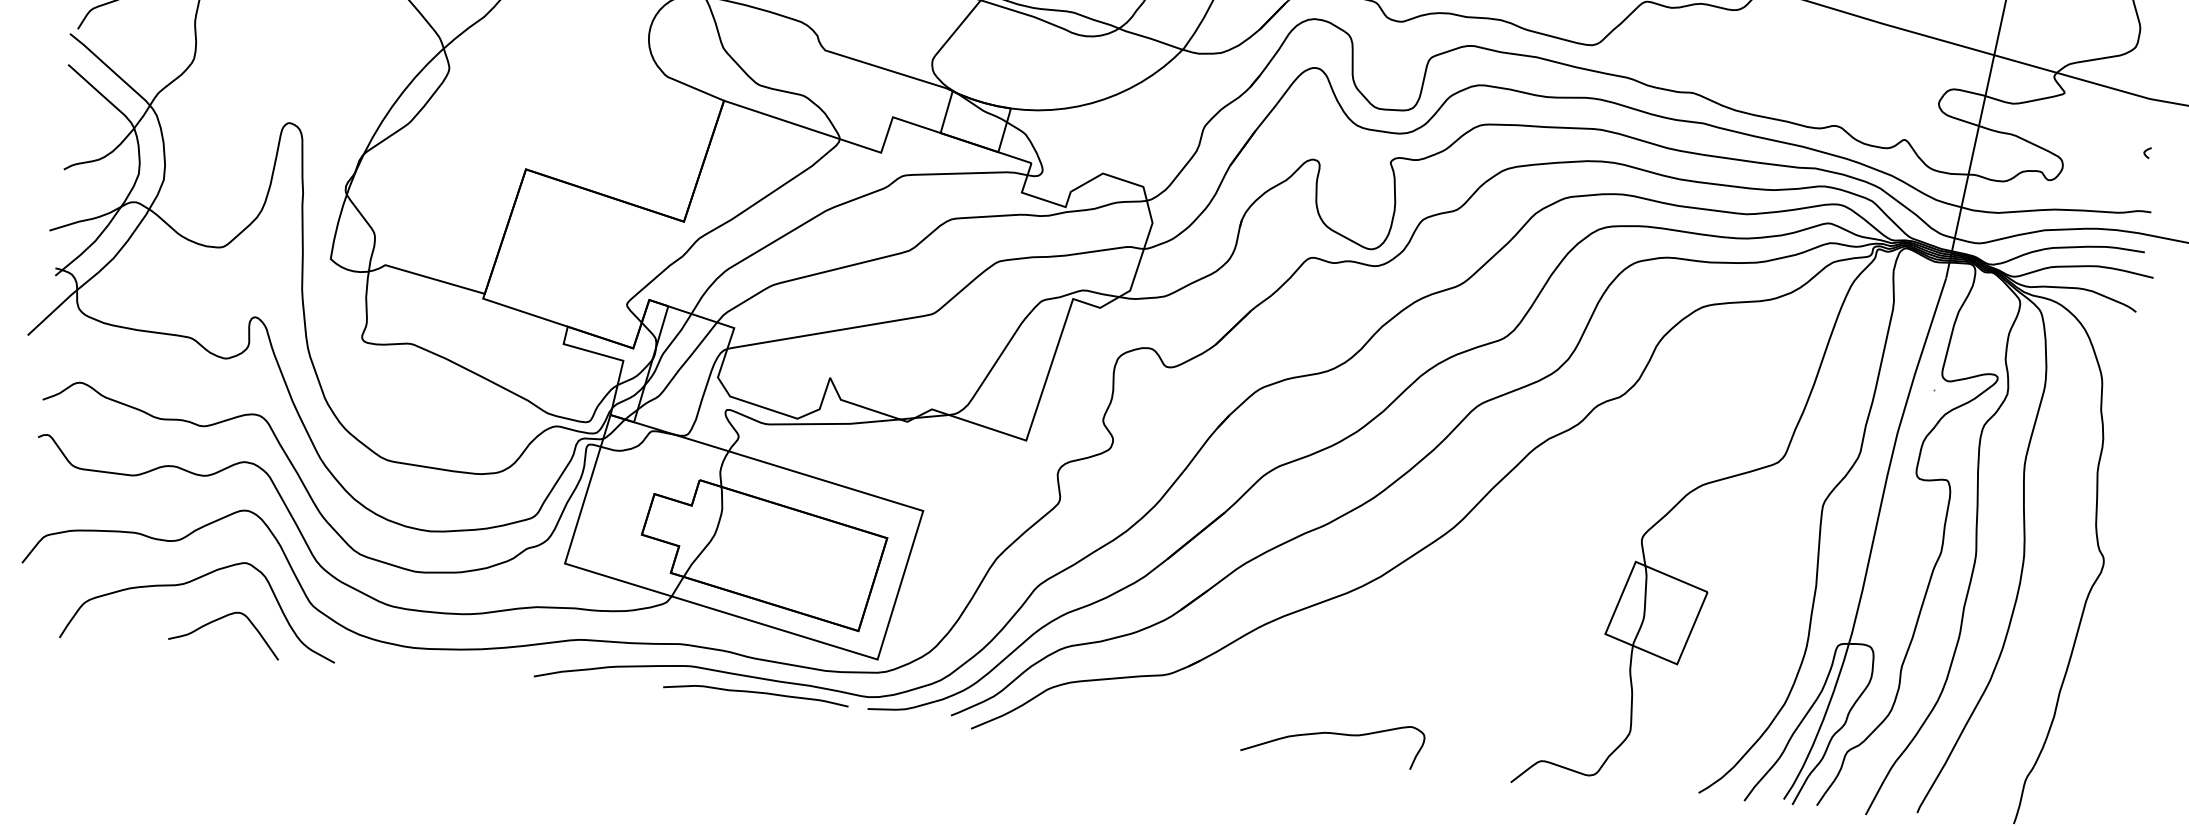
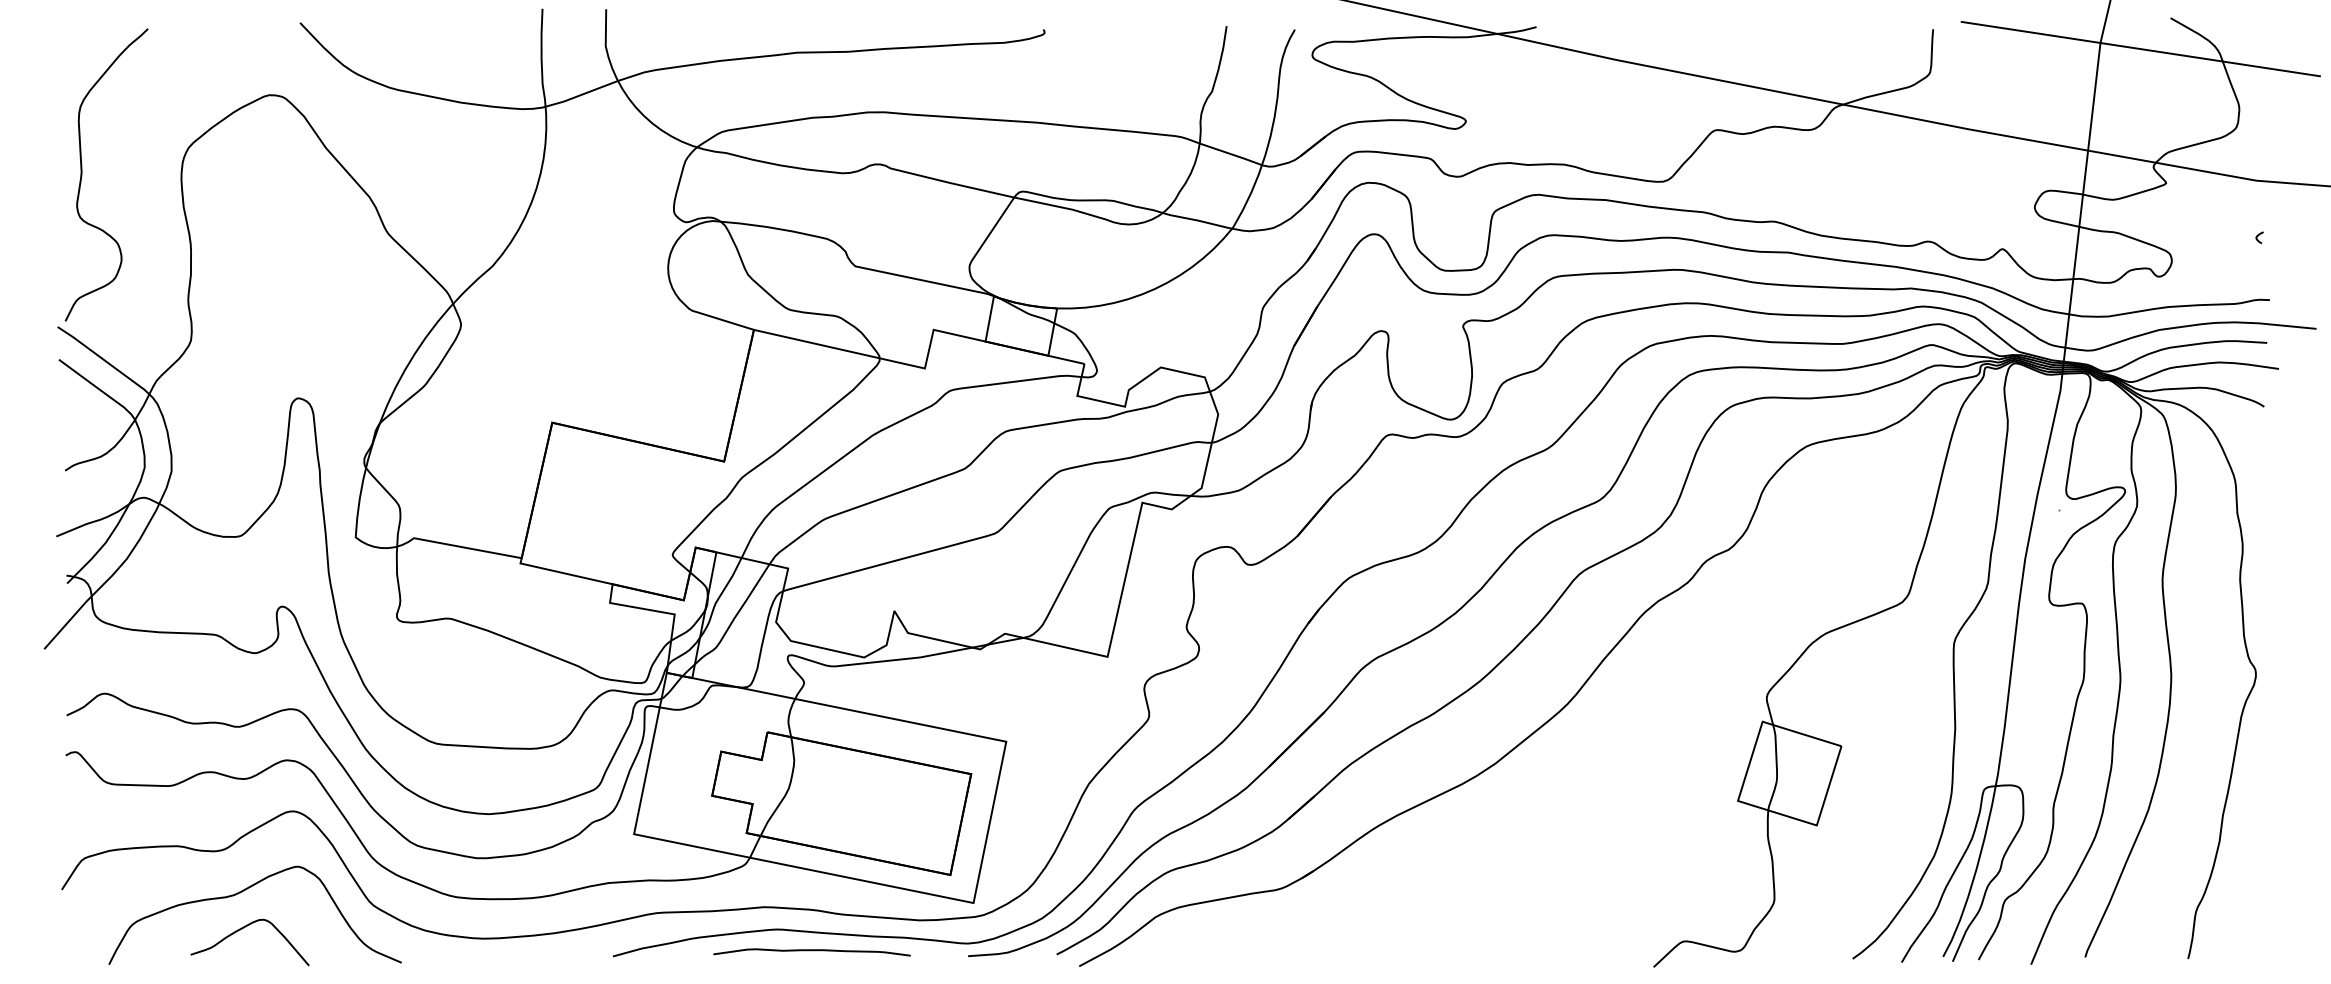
curve: (219, 620) -> (242, 929), moved
curve: (755, 693) -> (811, 951), moved
curve: (1334, 734) -> (1462, 934), removed

